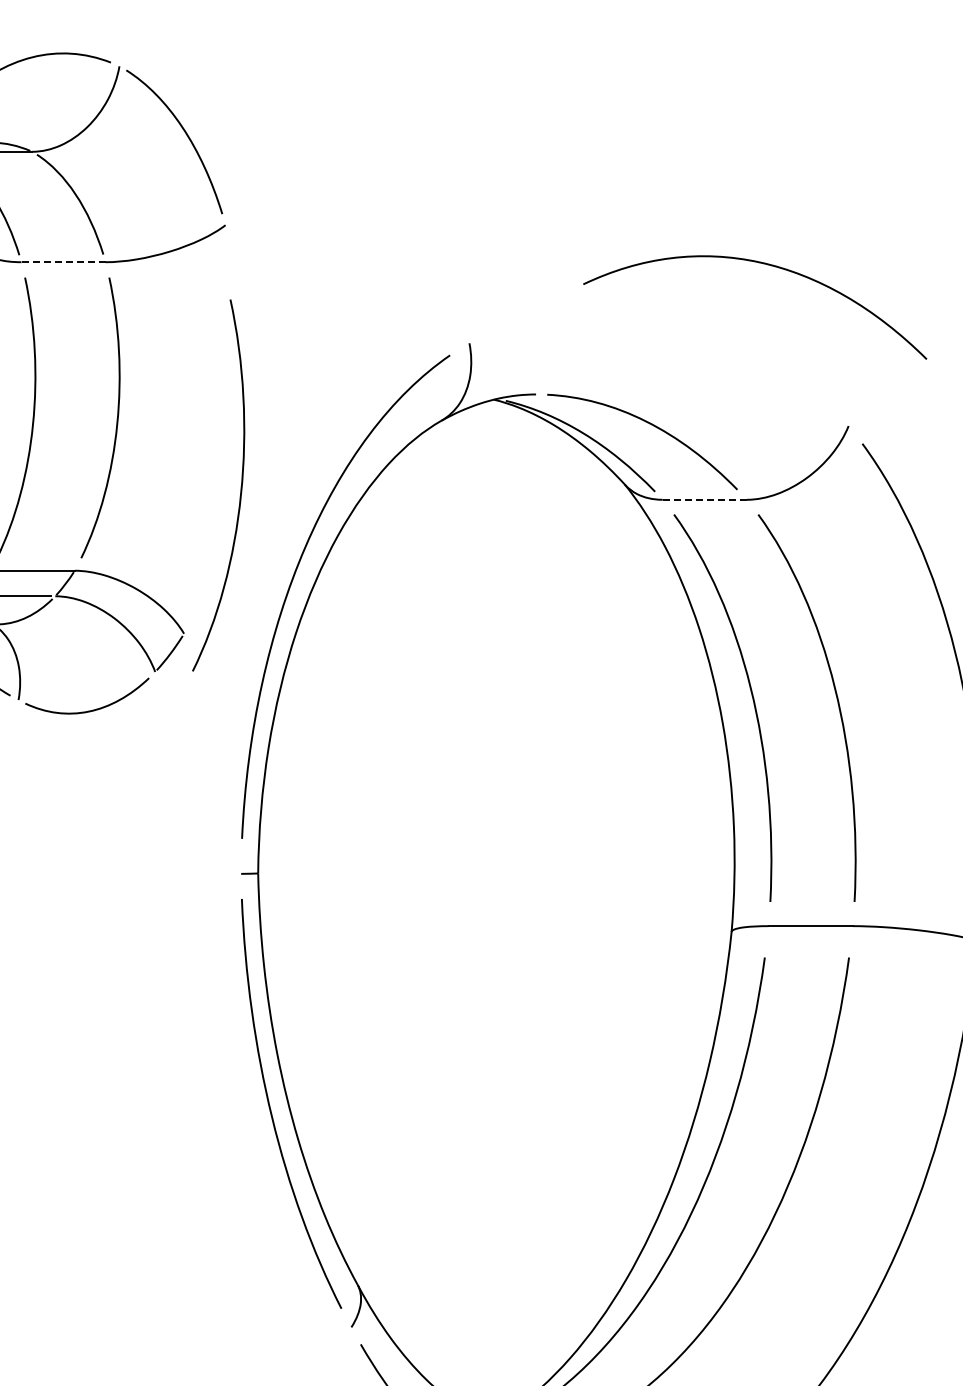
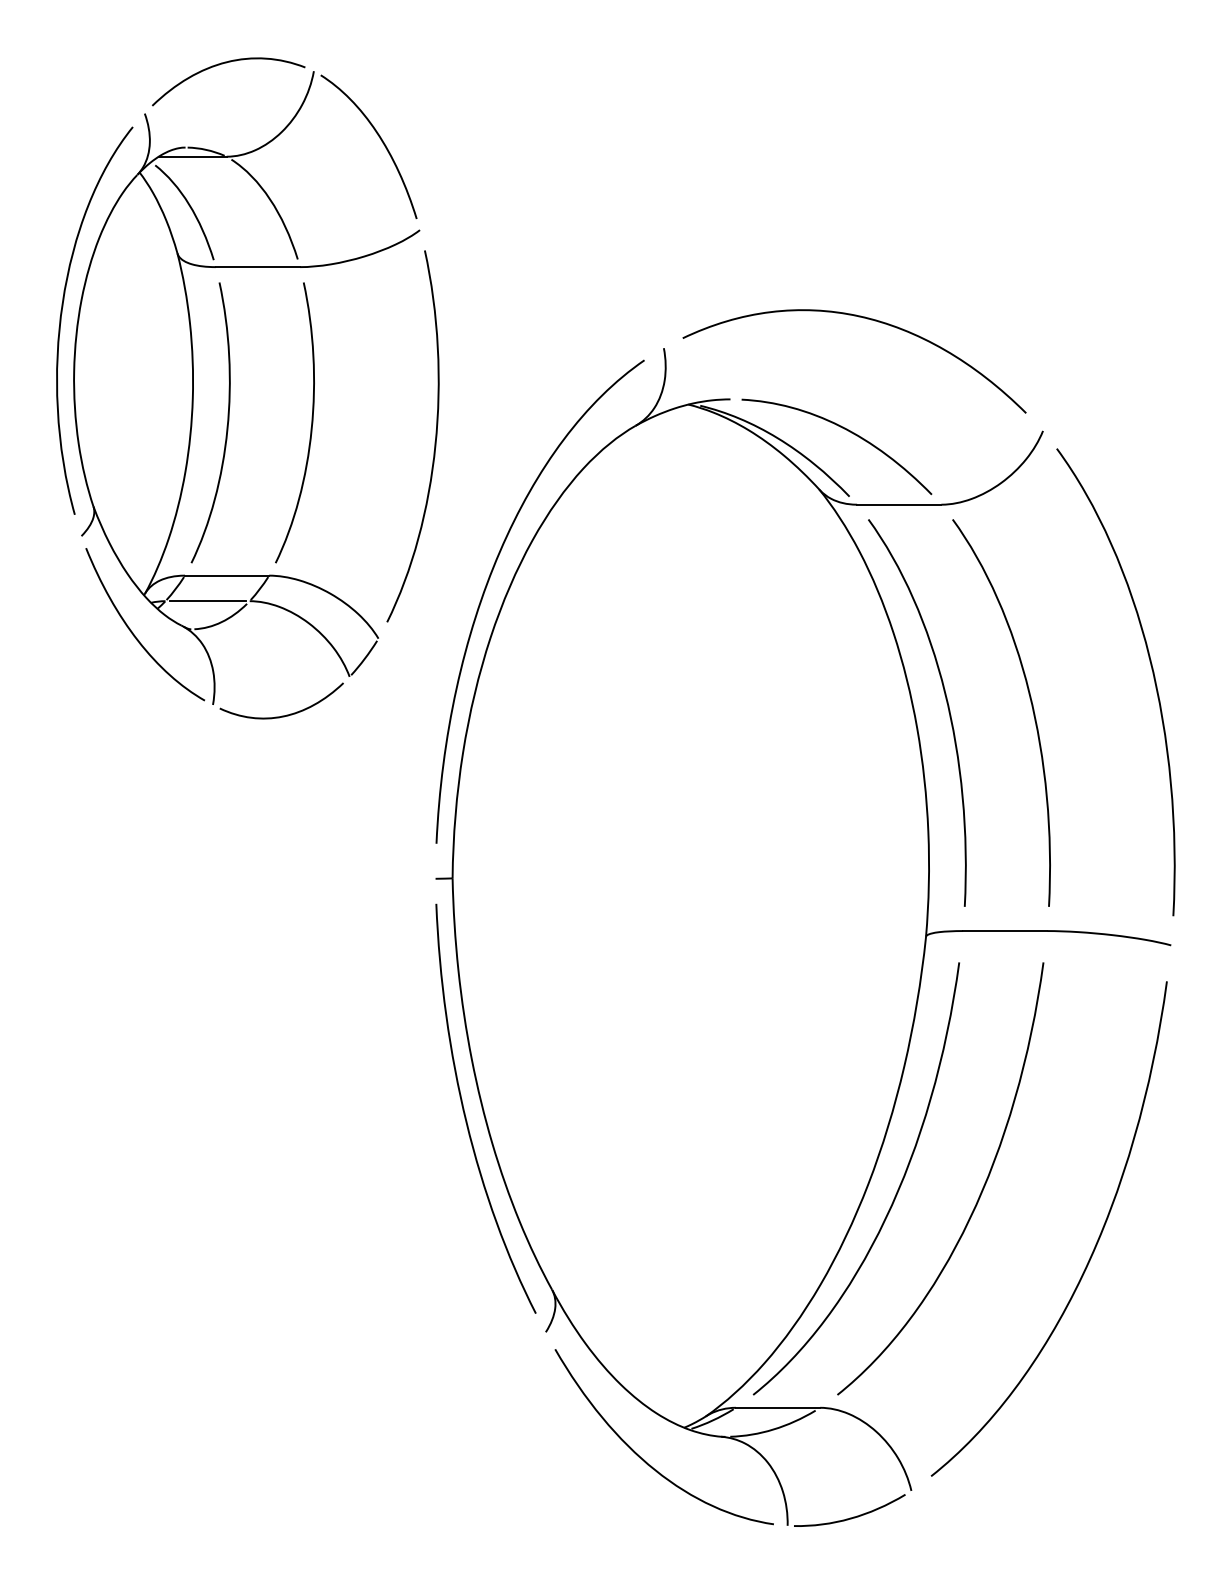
line: (63, 262) -> (257, 267), dashed -> solid
curve: (764, 264) -> (863, 318), moved
curve: (240, 490) -> (434, 441), moved
line: (704, 499) -> (898, 504), dashed -> solid

